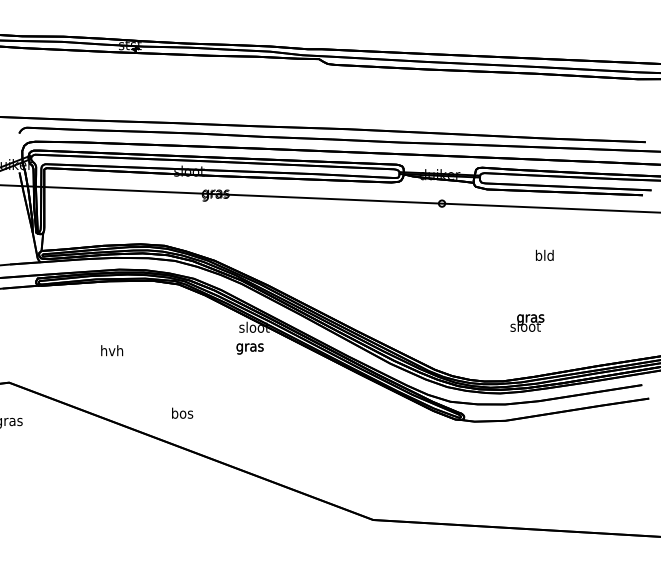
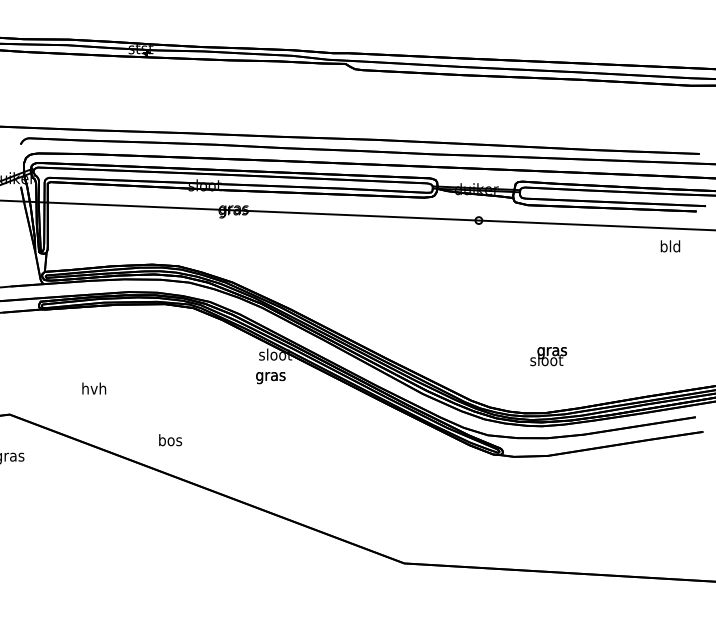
text: (544, 254) -> (670, 245), moved
text: (527, 322) -> (548, 355), moved
text: (112, 350) -> (94, 388), moved
text: (182, 412) -> (170, 439), moved

